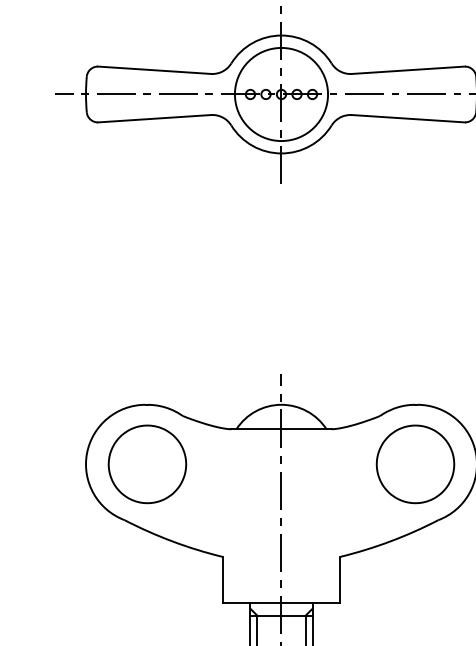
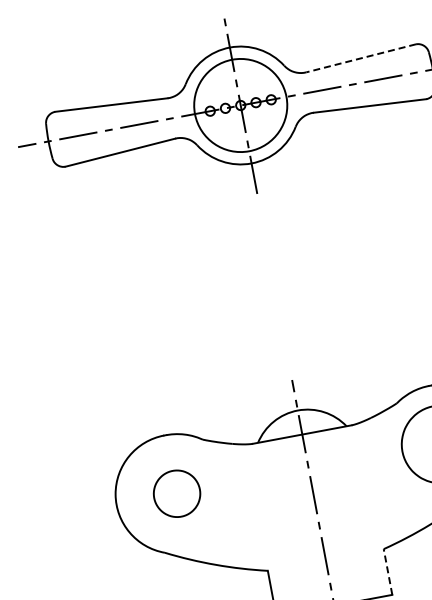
line: (408, 70) -> (361, 58), solid -> dashed
part: (147, 464) -> (177, 493), size x0.6
line: (340, 579) -> (387, 571), solid -> dashed

